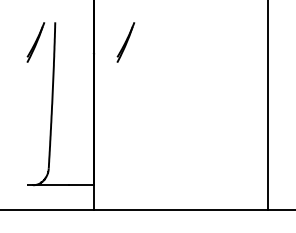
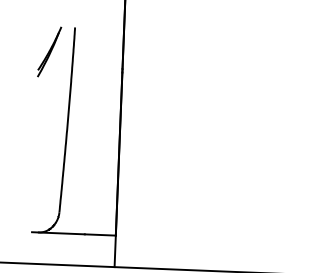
part: (125, 42) -> (162, 56), removed

